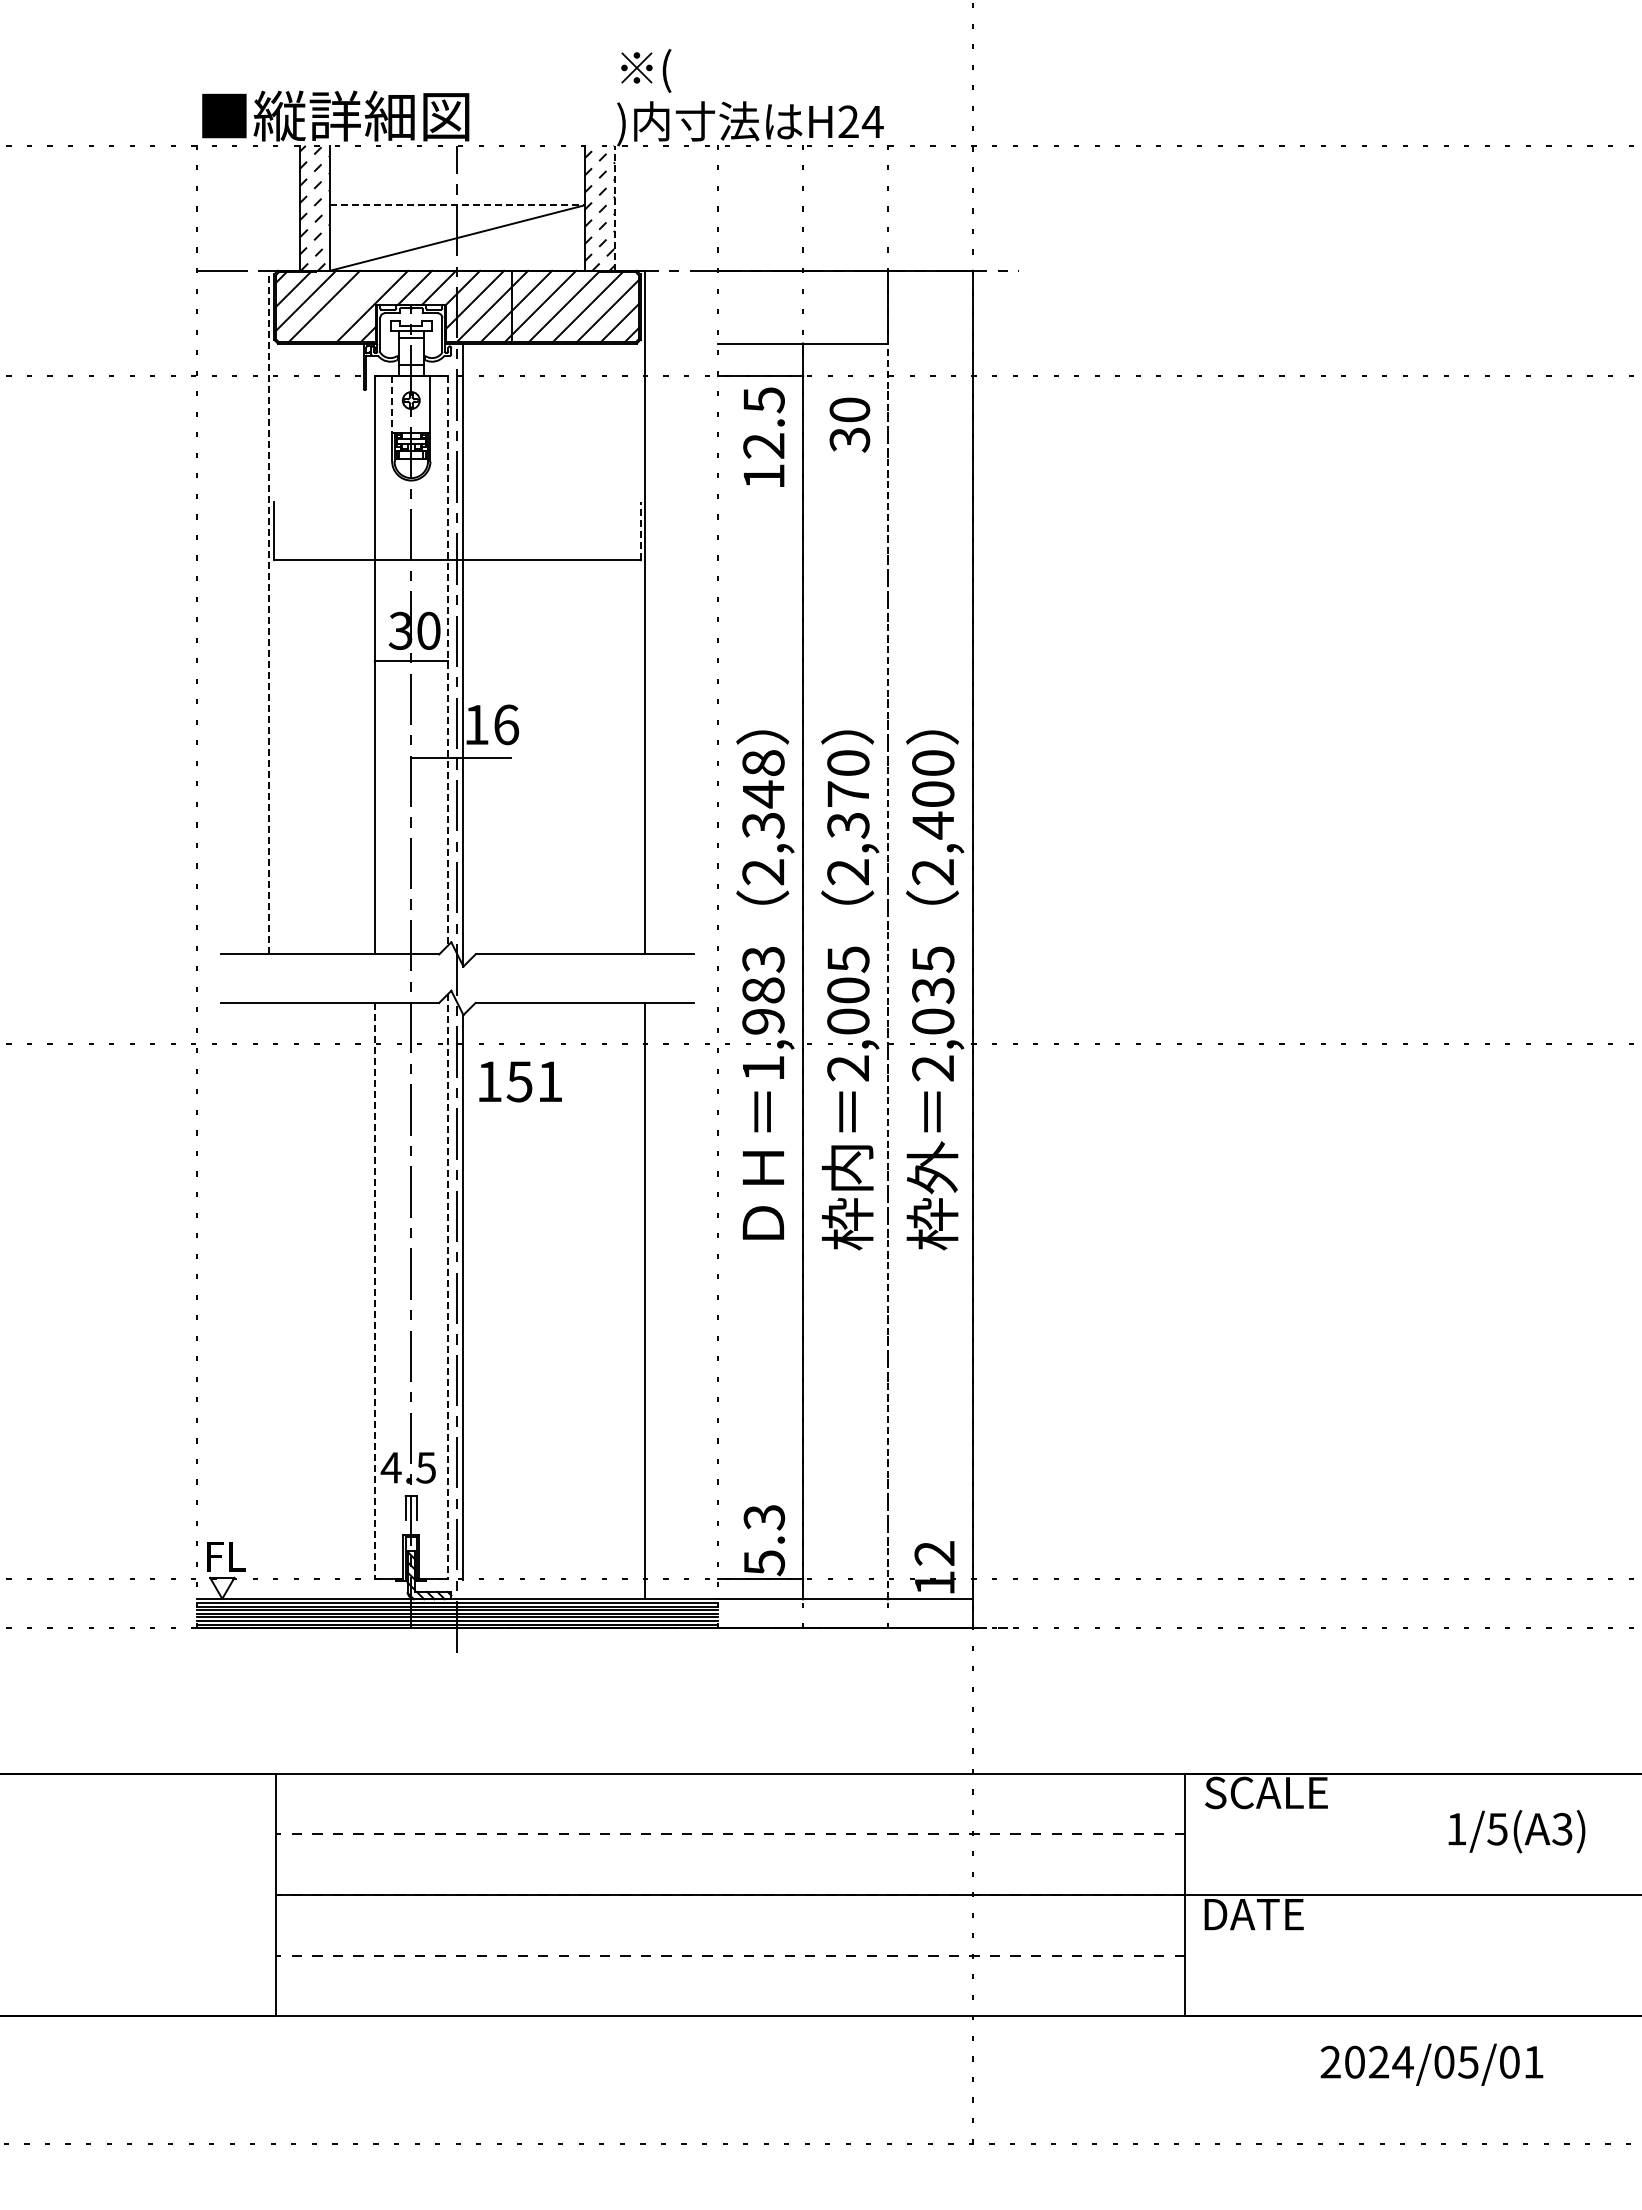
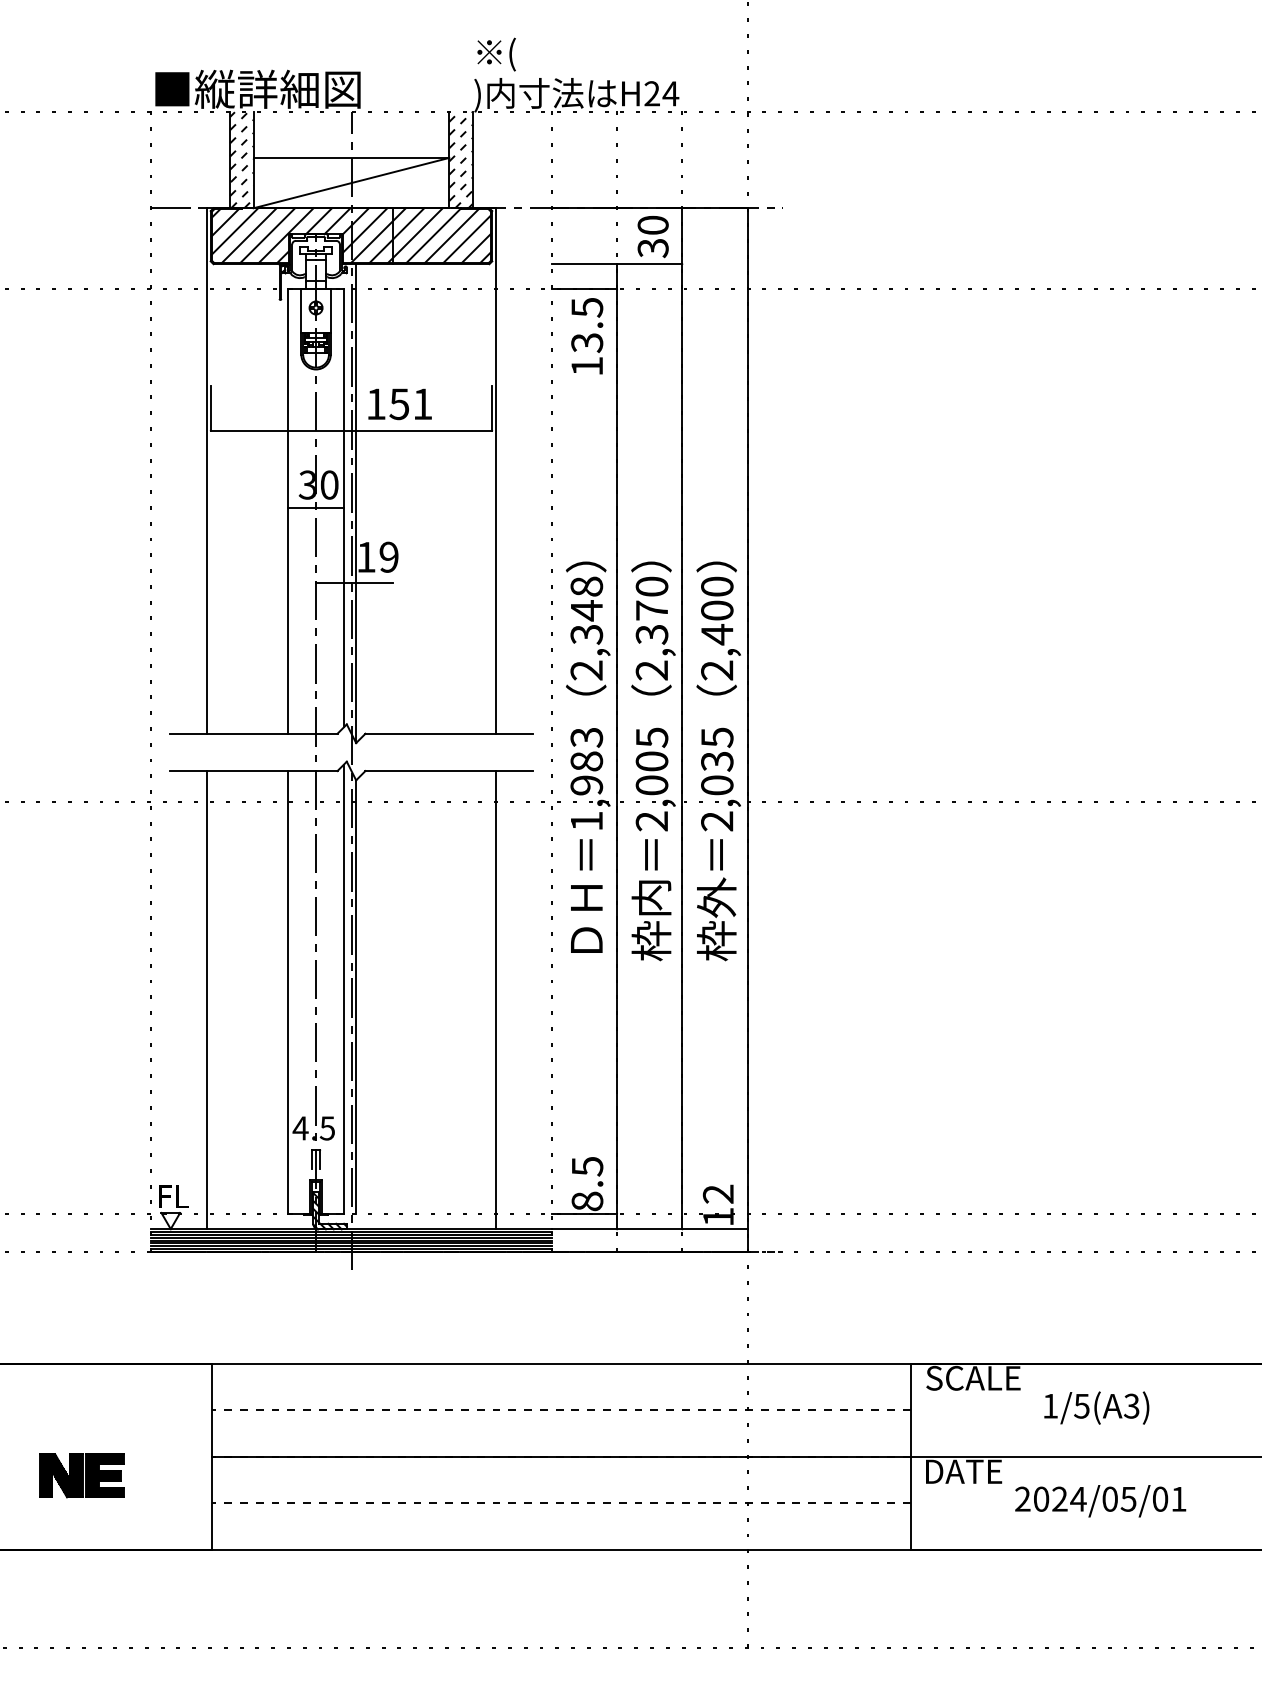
line: (457, 205) -> (351, 158), dashed -> solid
line: (615, 207) -> (473, 159), dashed -> solid
line: (348, 306) -> (267, 235), added
line: (392, 405) -> (301, 311), dashed -> solid
text: (849, 424) -> (652, 236), moved
text: (763, 446) -> (586, 343), 12.5 -> 13.5
line: (640, 530) -> (492, 407), dashed -> solid
line: (269, 612) -> (207, 470), dashed -> solid
line: (447, 661) -> (343, 508), dashed -> solid
text: (506, 724) -> (389, 557), 16 -> 19
line: (887, 971) -> (682, 746), dashed -> solid
text: (520, 1081) -> (400, 404), moved
line: (447, 1287) -> (343, 989), dashed -> solid
line: (374, 1290) -> (287, 992), dashed -> solid
line: (269, 1300) -> (207, 999), added
text: (764, 1540) -> (587, 1184), 5.3 -> 8.5
text: (1516, 1831) -> (1096, 1407), moved
part: (106, 1919) -> (81, 1475), added
text: (1431, 2064) -> (1100, 1500), moved

